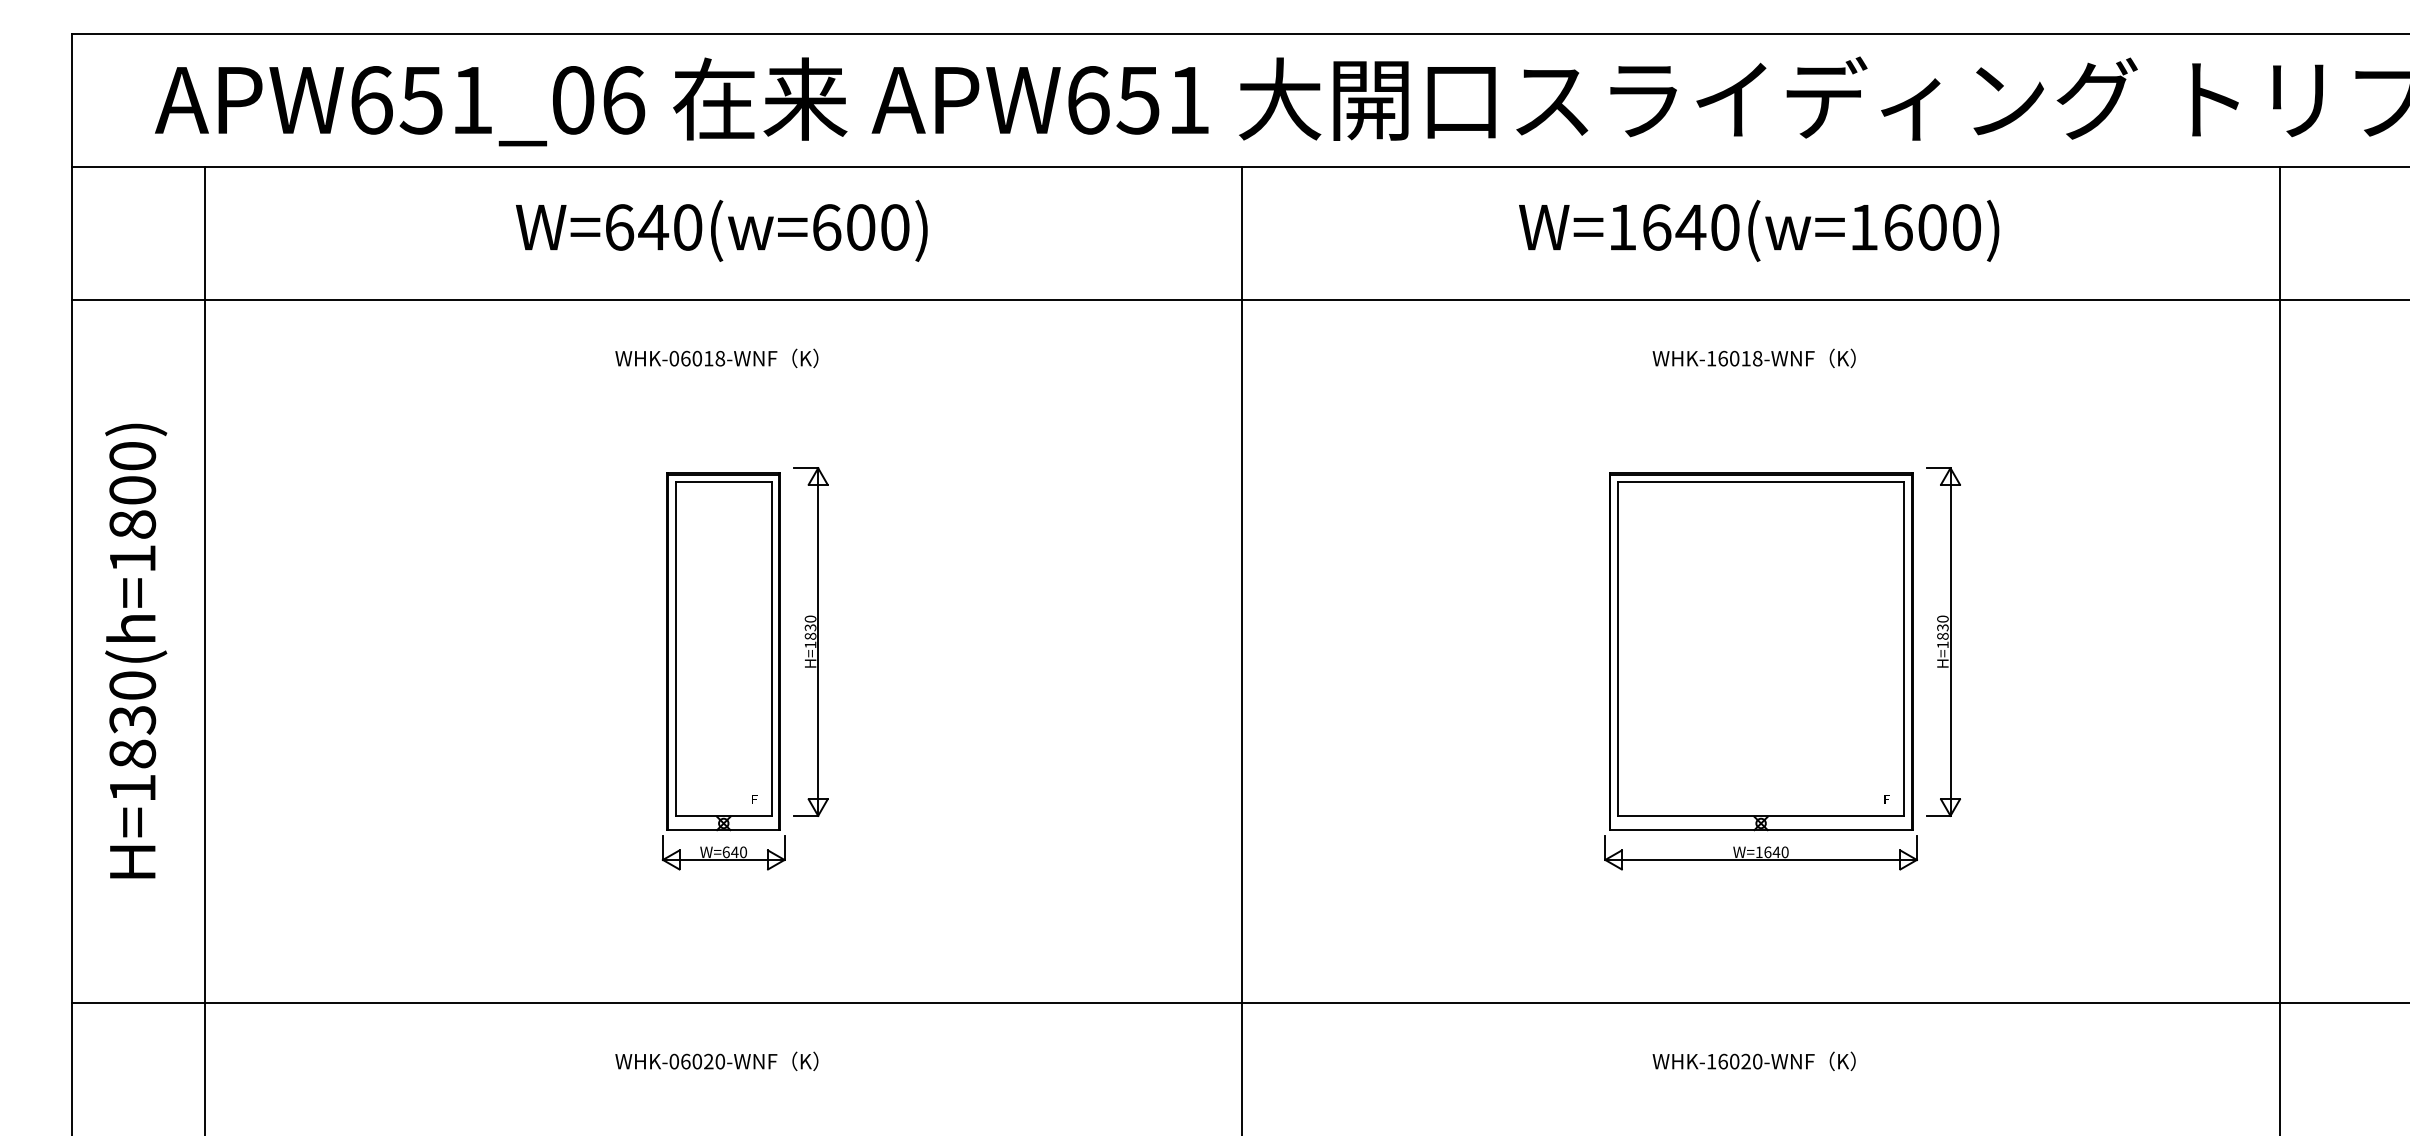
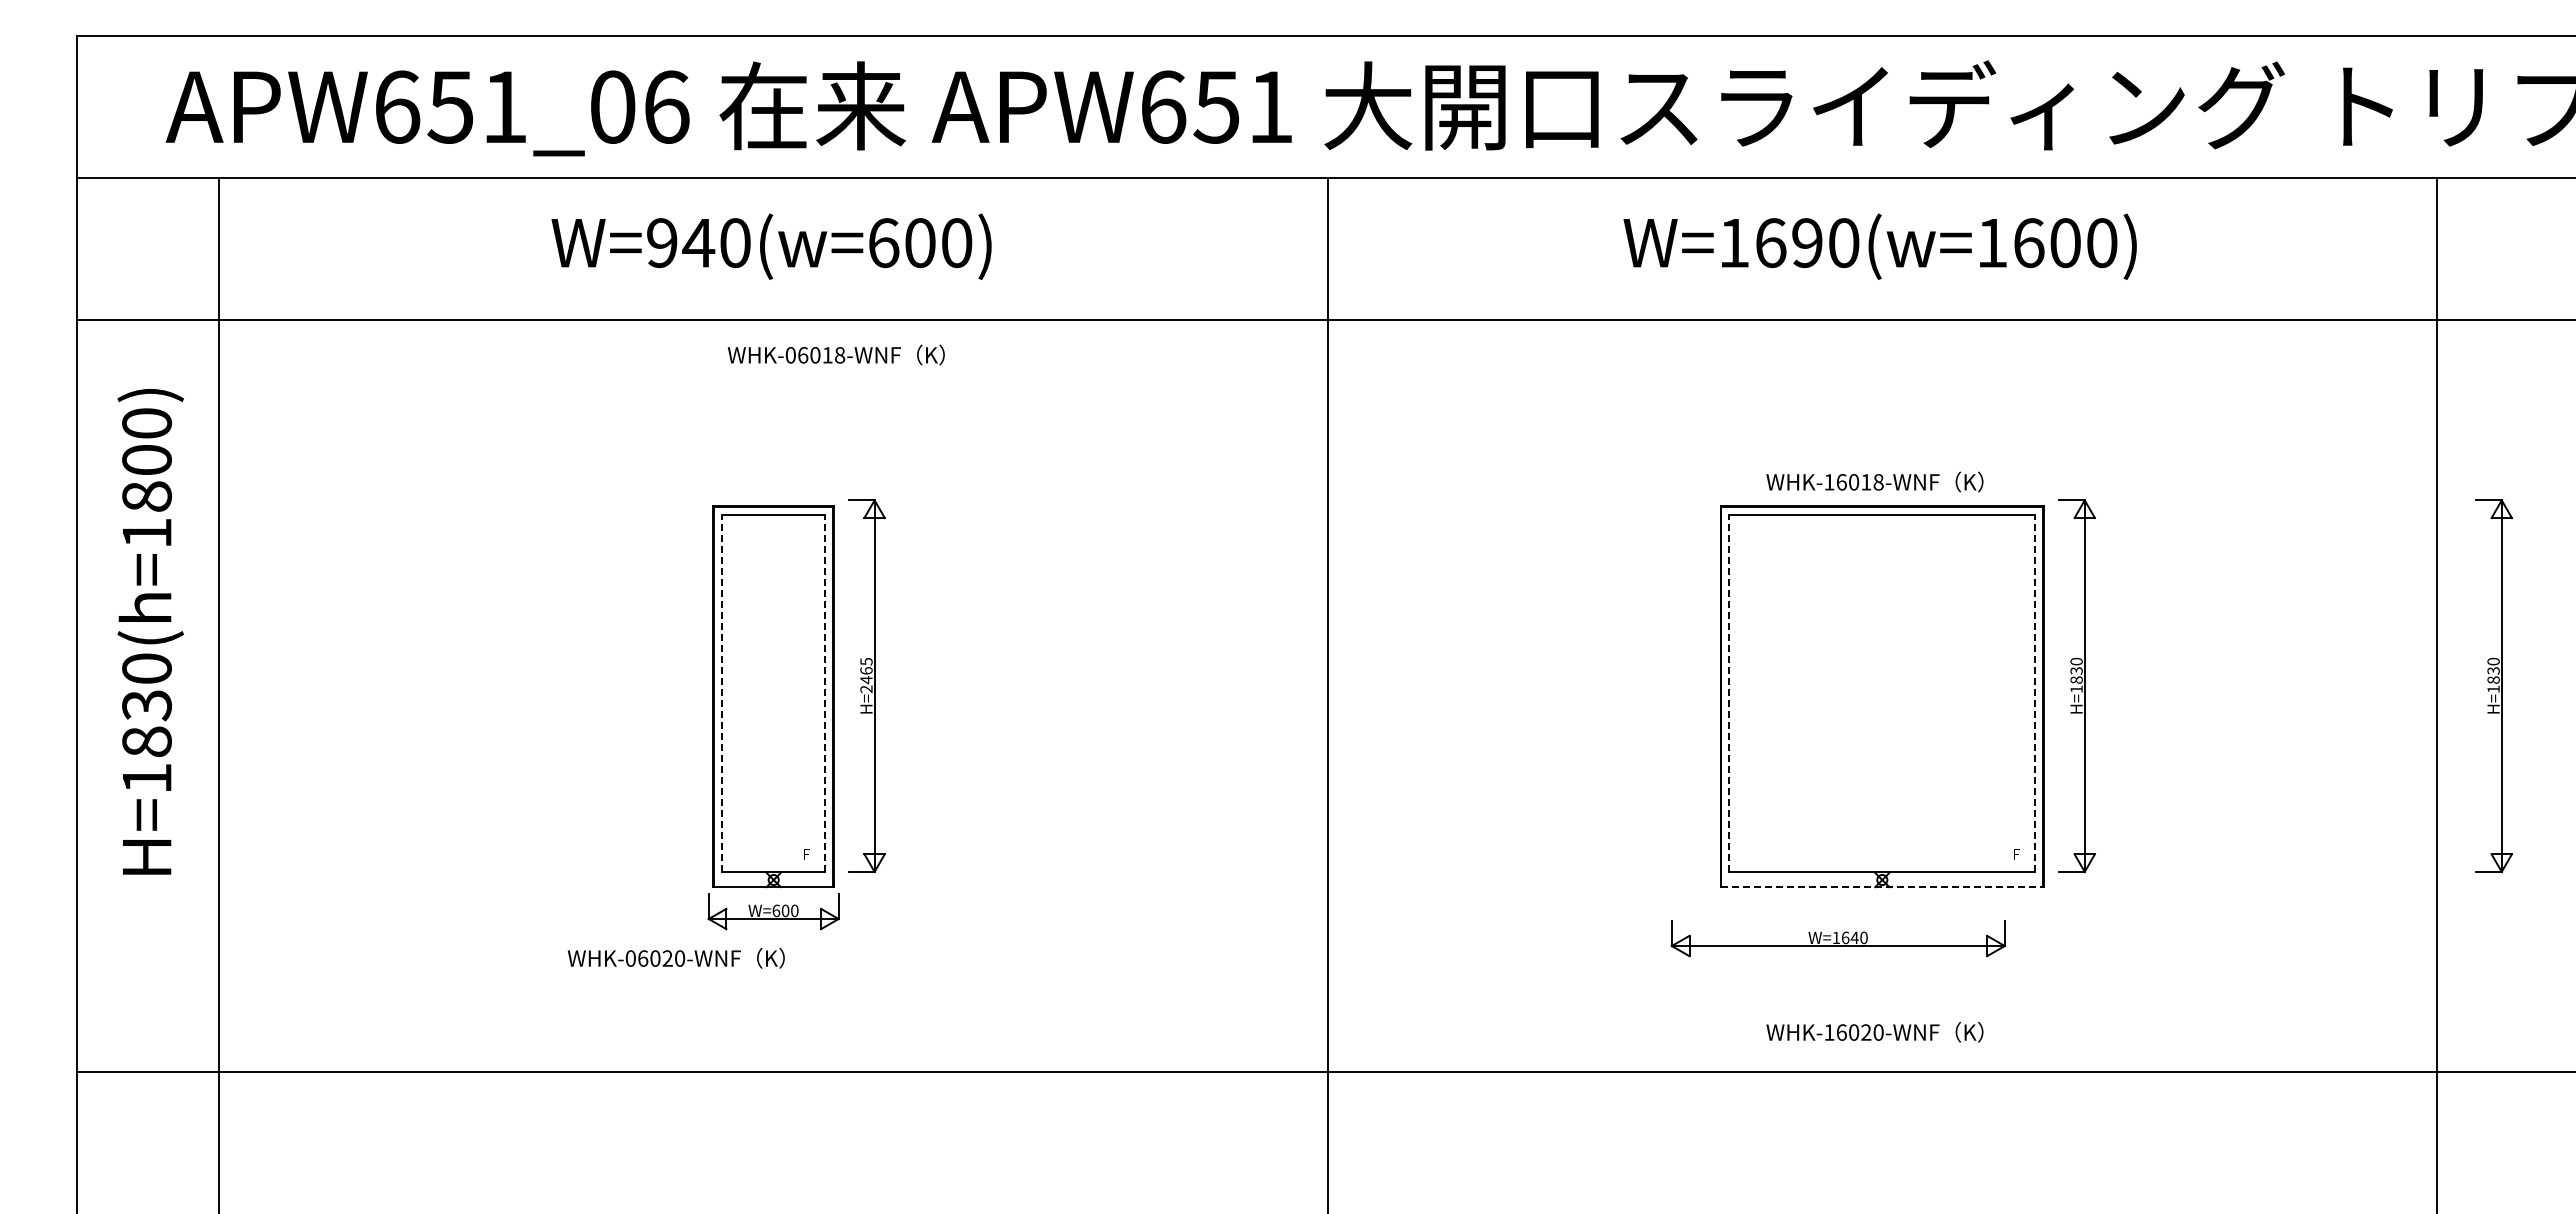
text: (619, 227) -> (662, 243), W=640(w=600) -> W=940(w=600)
text: (1690, 227) -> (1806, 243), W=1640(w=1600) -> W=1690(w=1600)
text: (716, 357) -> (835, 354), moved
text: (1753, 357) -> (1874, 481), moved
text: (810, 632) -> (866, 675), H=1830 -> H=2465
part: (2332, 641) -> (2493, 685), added
line: (675, 648) -> (722, 693), solid -> dashed
line: (772, 648) -> (825, 693), solid -> dashed
line: (1618, 648) -> (1729, 693), solid -> dashed
line: (1904, 648) -> (2035, 693), solid -> dashed
text: (135, 650) -> (150, 631), moved
line: (1761, 829) -> (1882, 886), solid -> dashed
text: (734, 851) -> (785, 910), W=640 -> W=600
part: (1760, 852) -> (1837, 938), moved
text: (717, 1061) -> (676, 958), moved
text: (1753, 1061) -> (1874, 1032), moved

